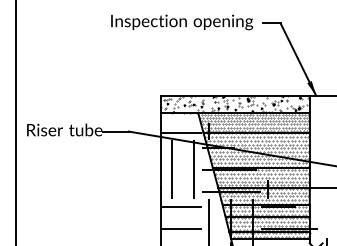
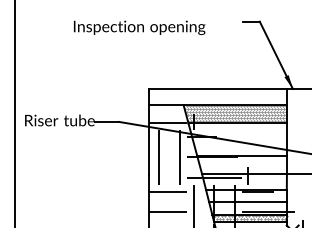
text: (181, 22) -> (139, 27), moved
hatch: (233, 104) -> (216, 96), removed
hatch: (256, 180) -> (237, 167), removed

